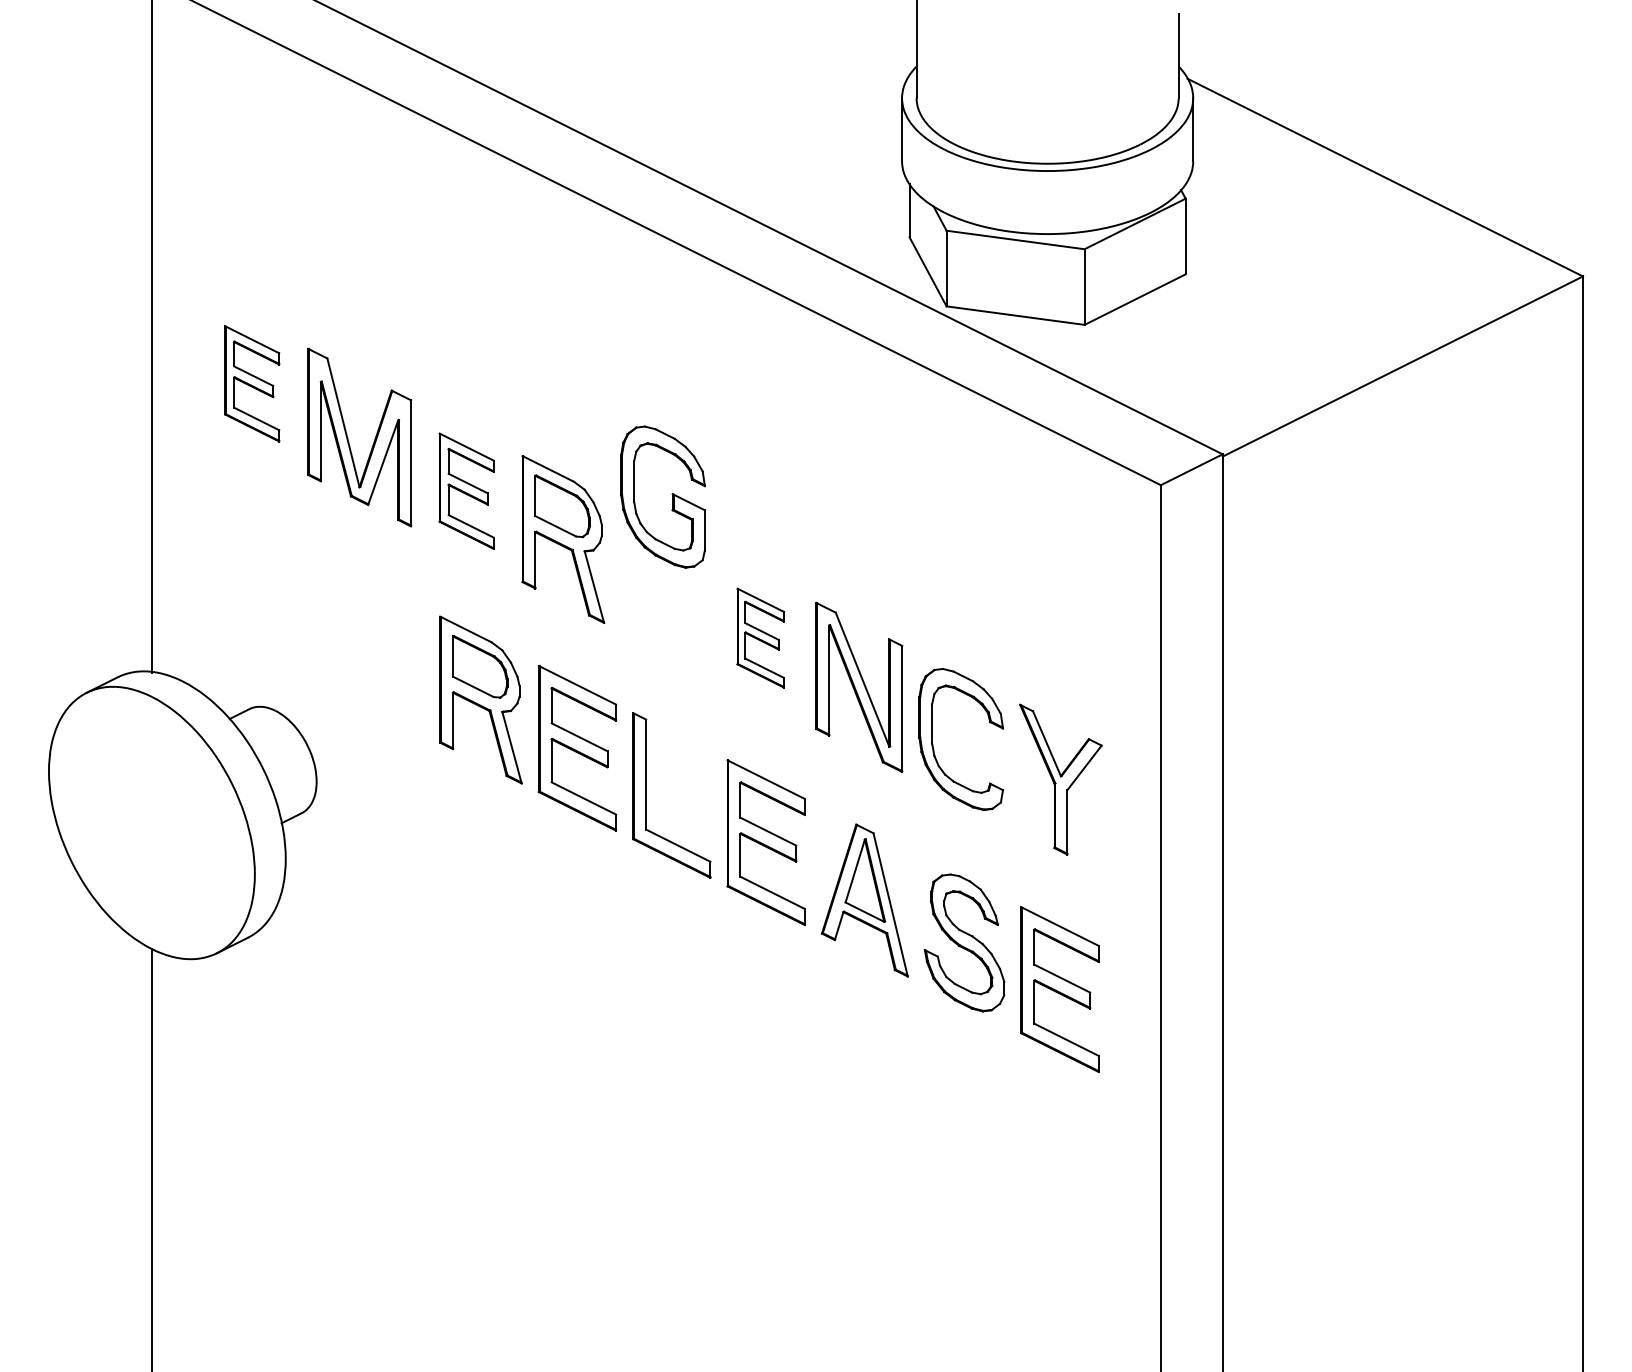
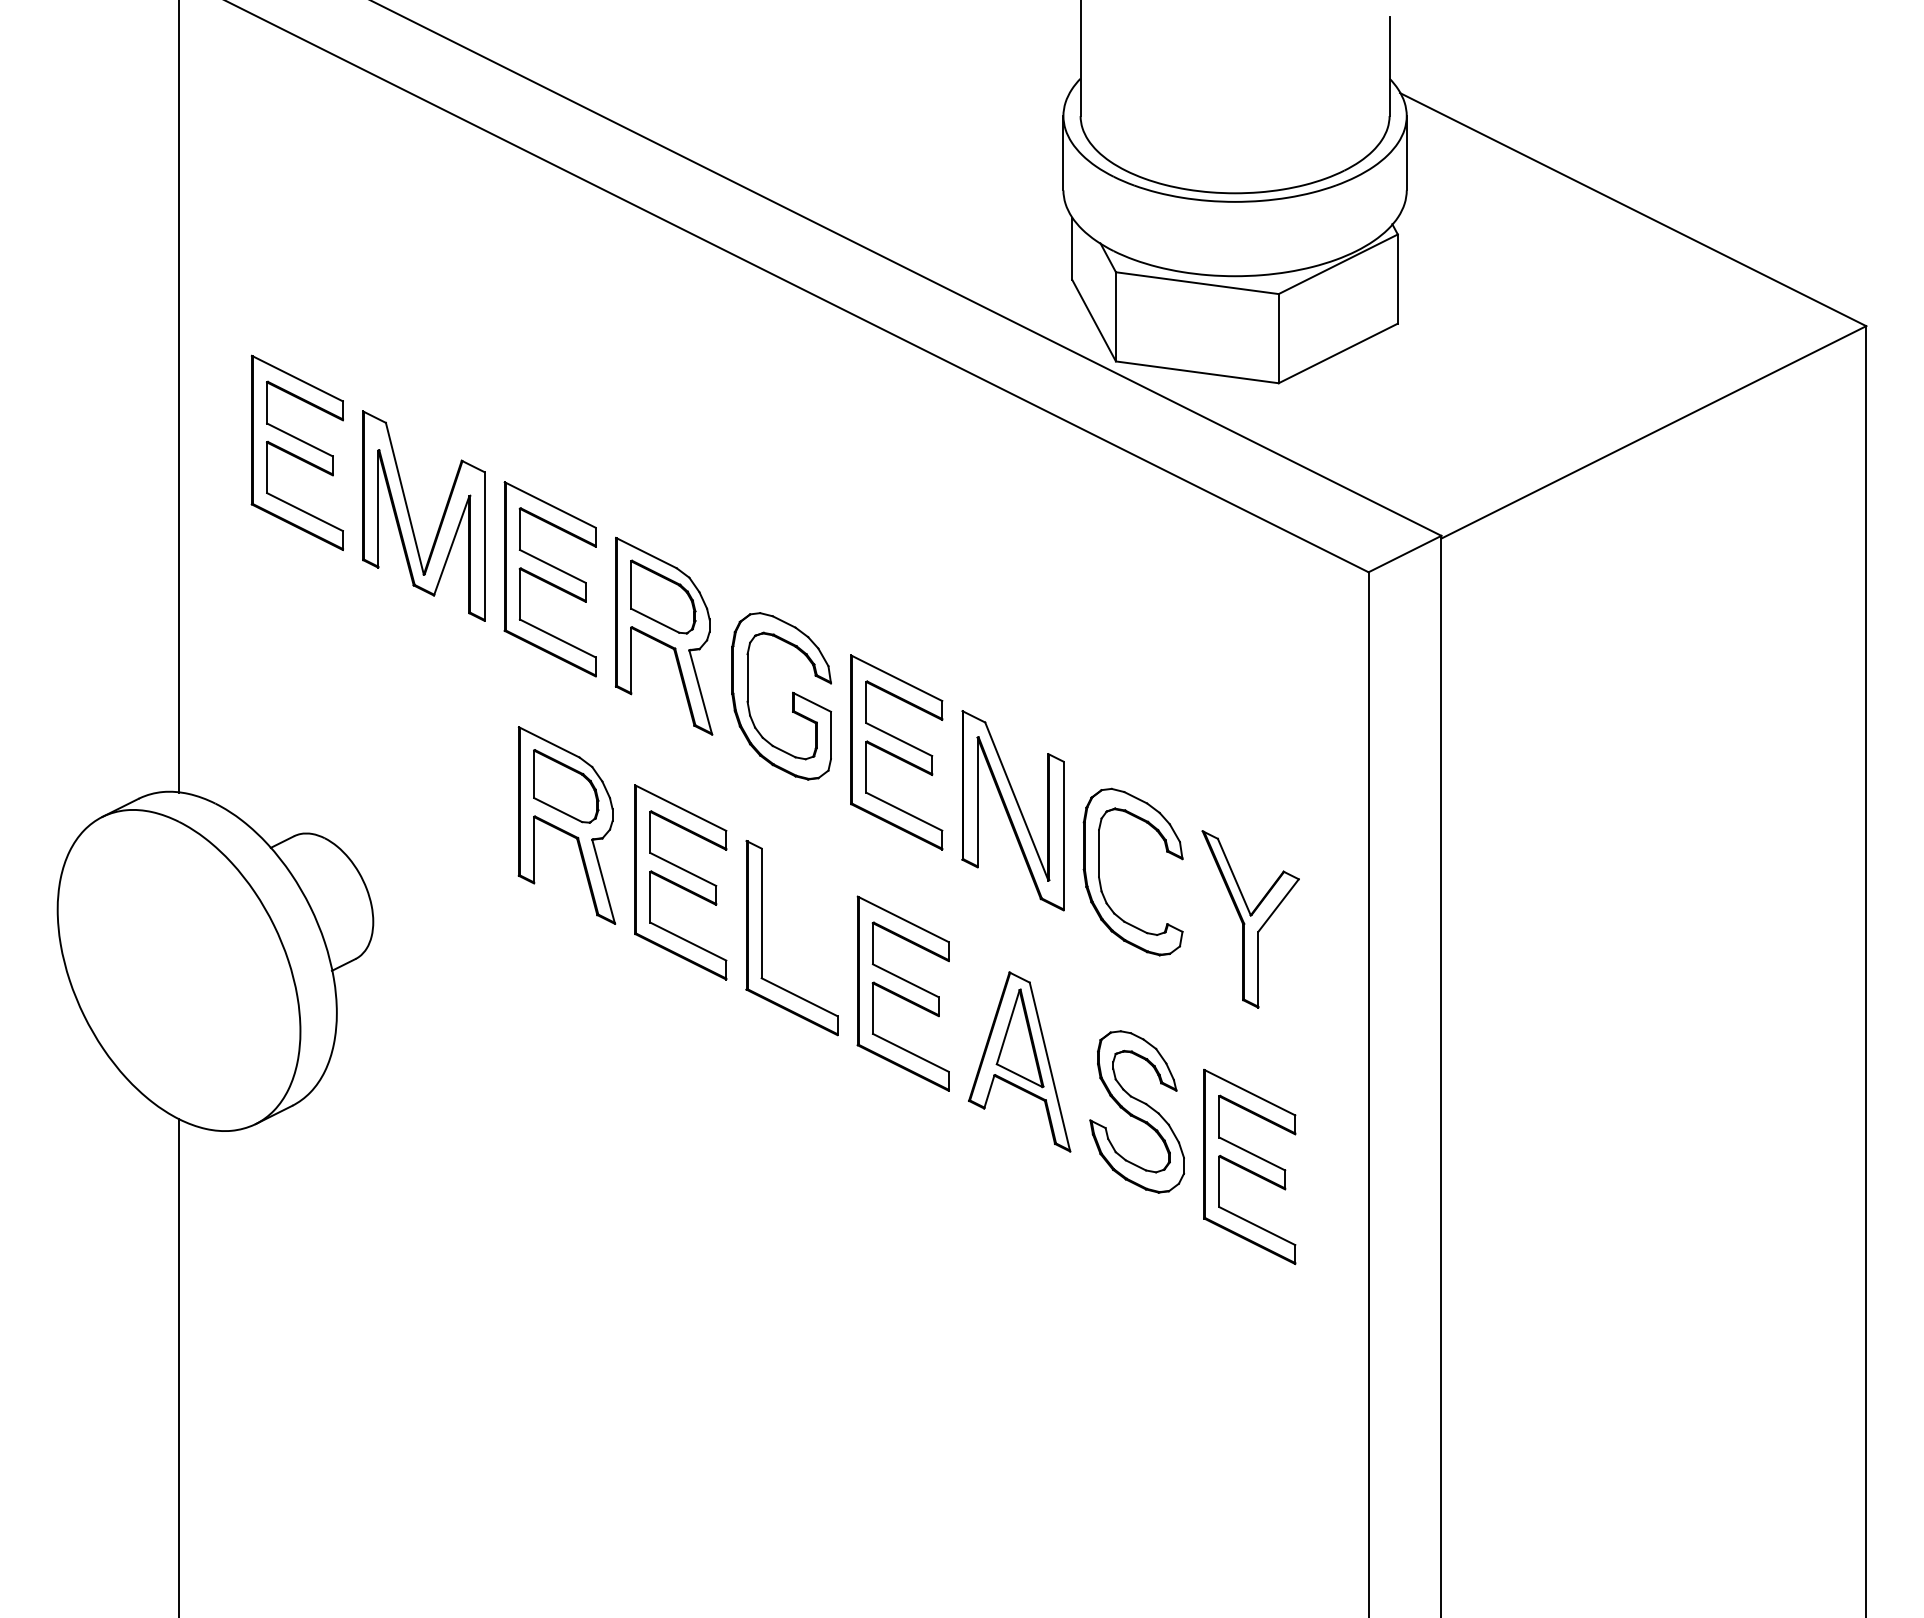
part: (251, 383) -> (296, 452), size x1.43
part: (466, 491) -> (549, 579), size x1.43
part: (672, 497) -> (792, 696), moved
part: (760, 638) -> (896, 752), size x1.67

